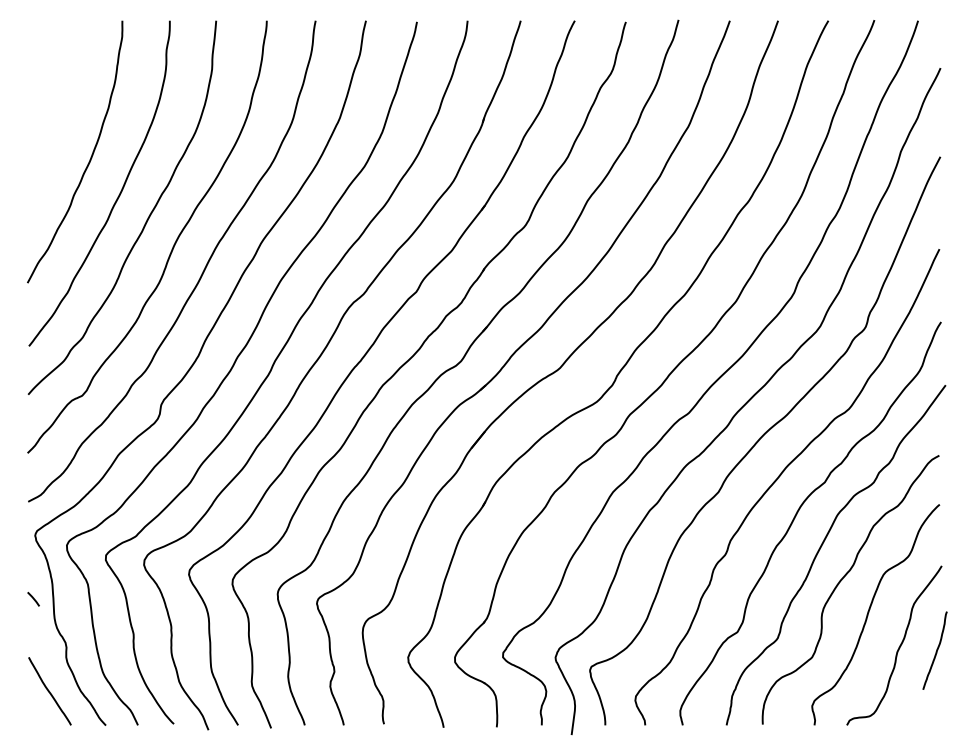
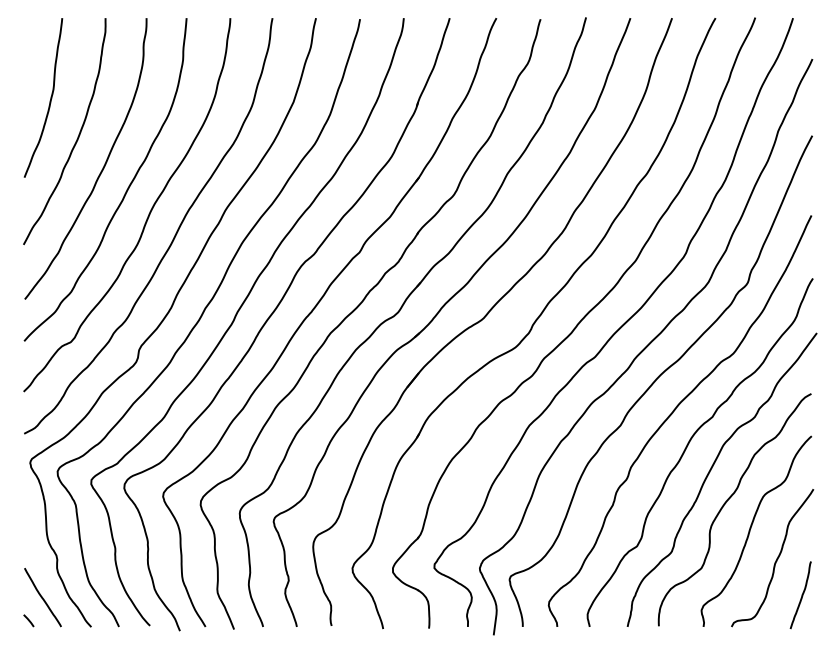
curve: (58, 113) -> (50, 98), added
line: (33, 599) -> (28, 621), moved
curve: (935, 651) -> (801, 595), moved

